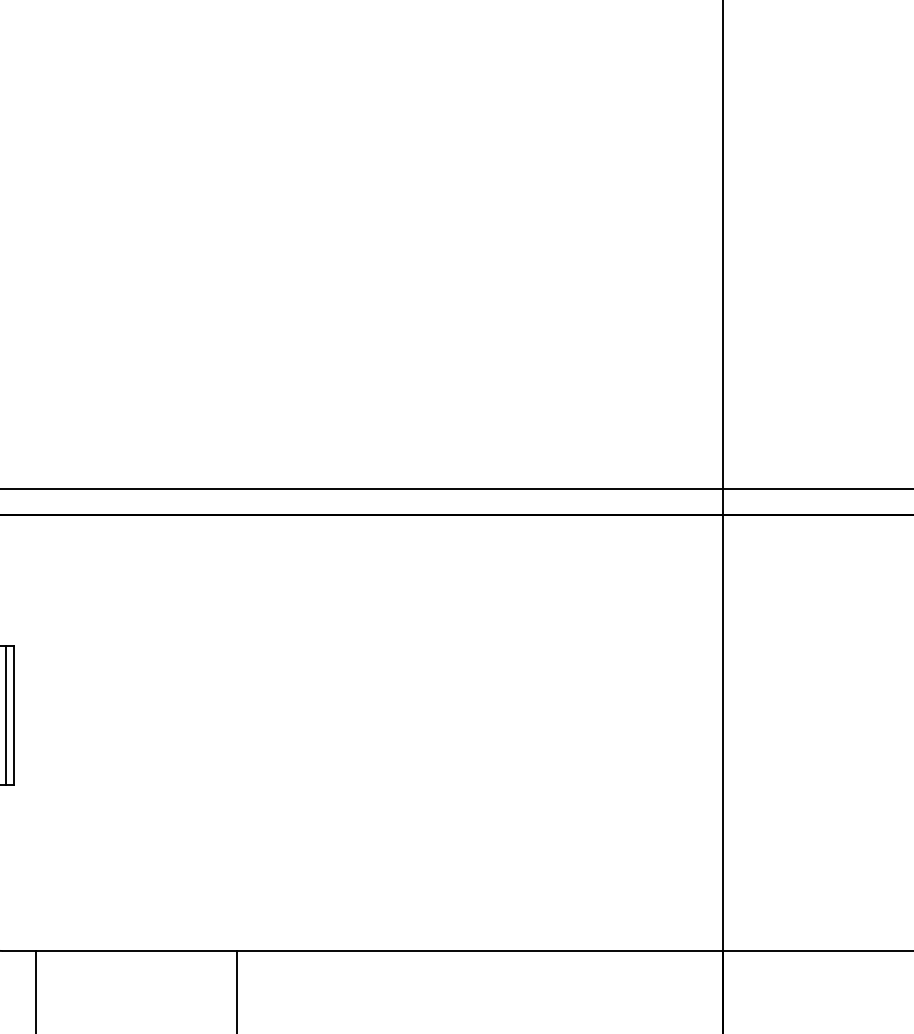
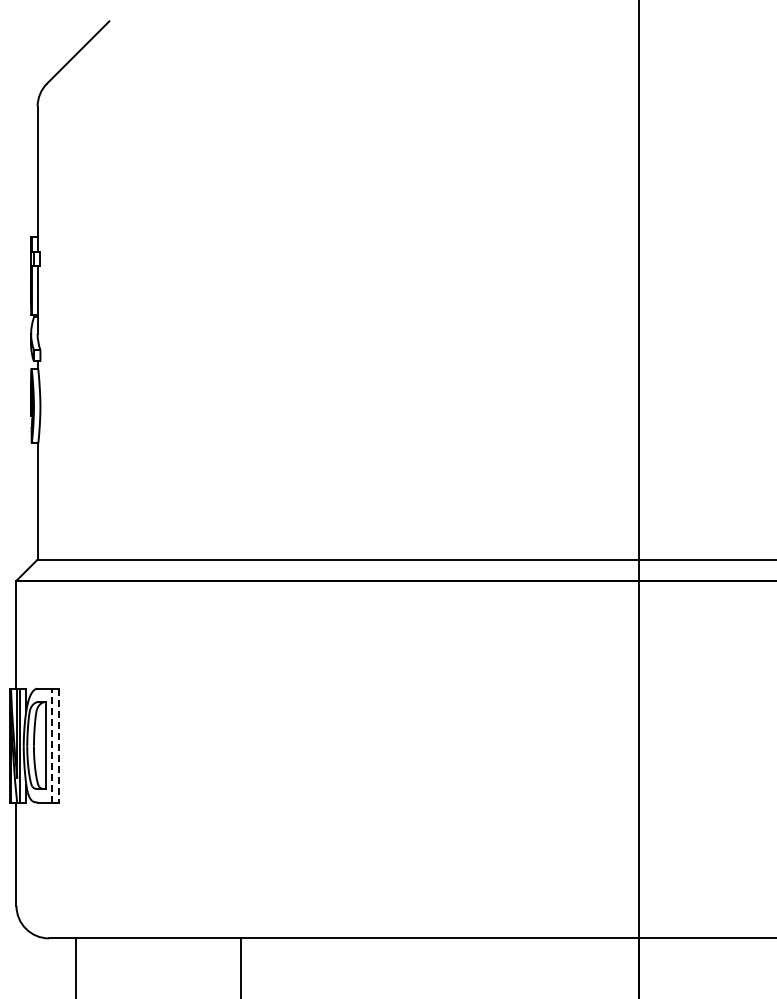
line: (5, 715) -> (51, 745), solid -> dashed
line: (14, 715) -> (58, 745), solid -> dashed

